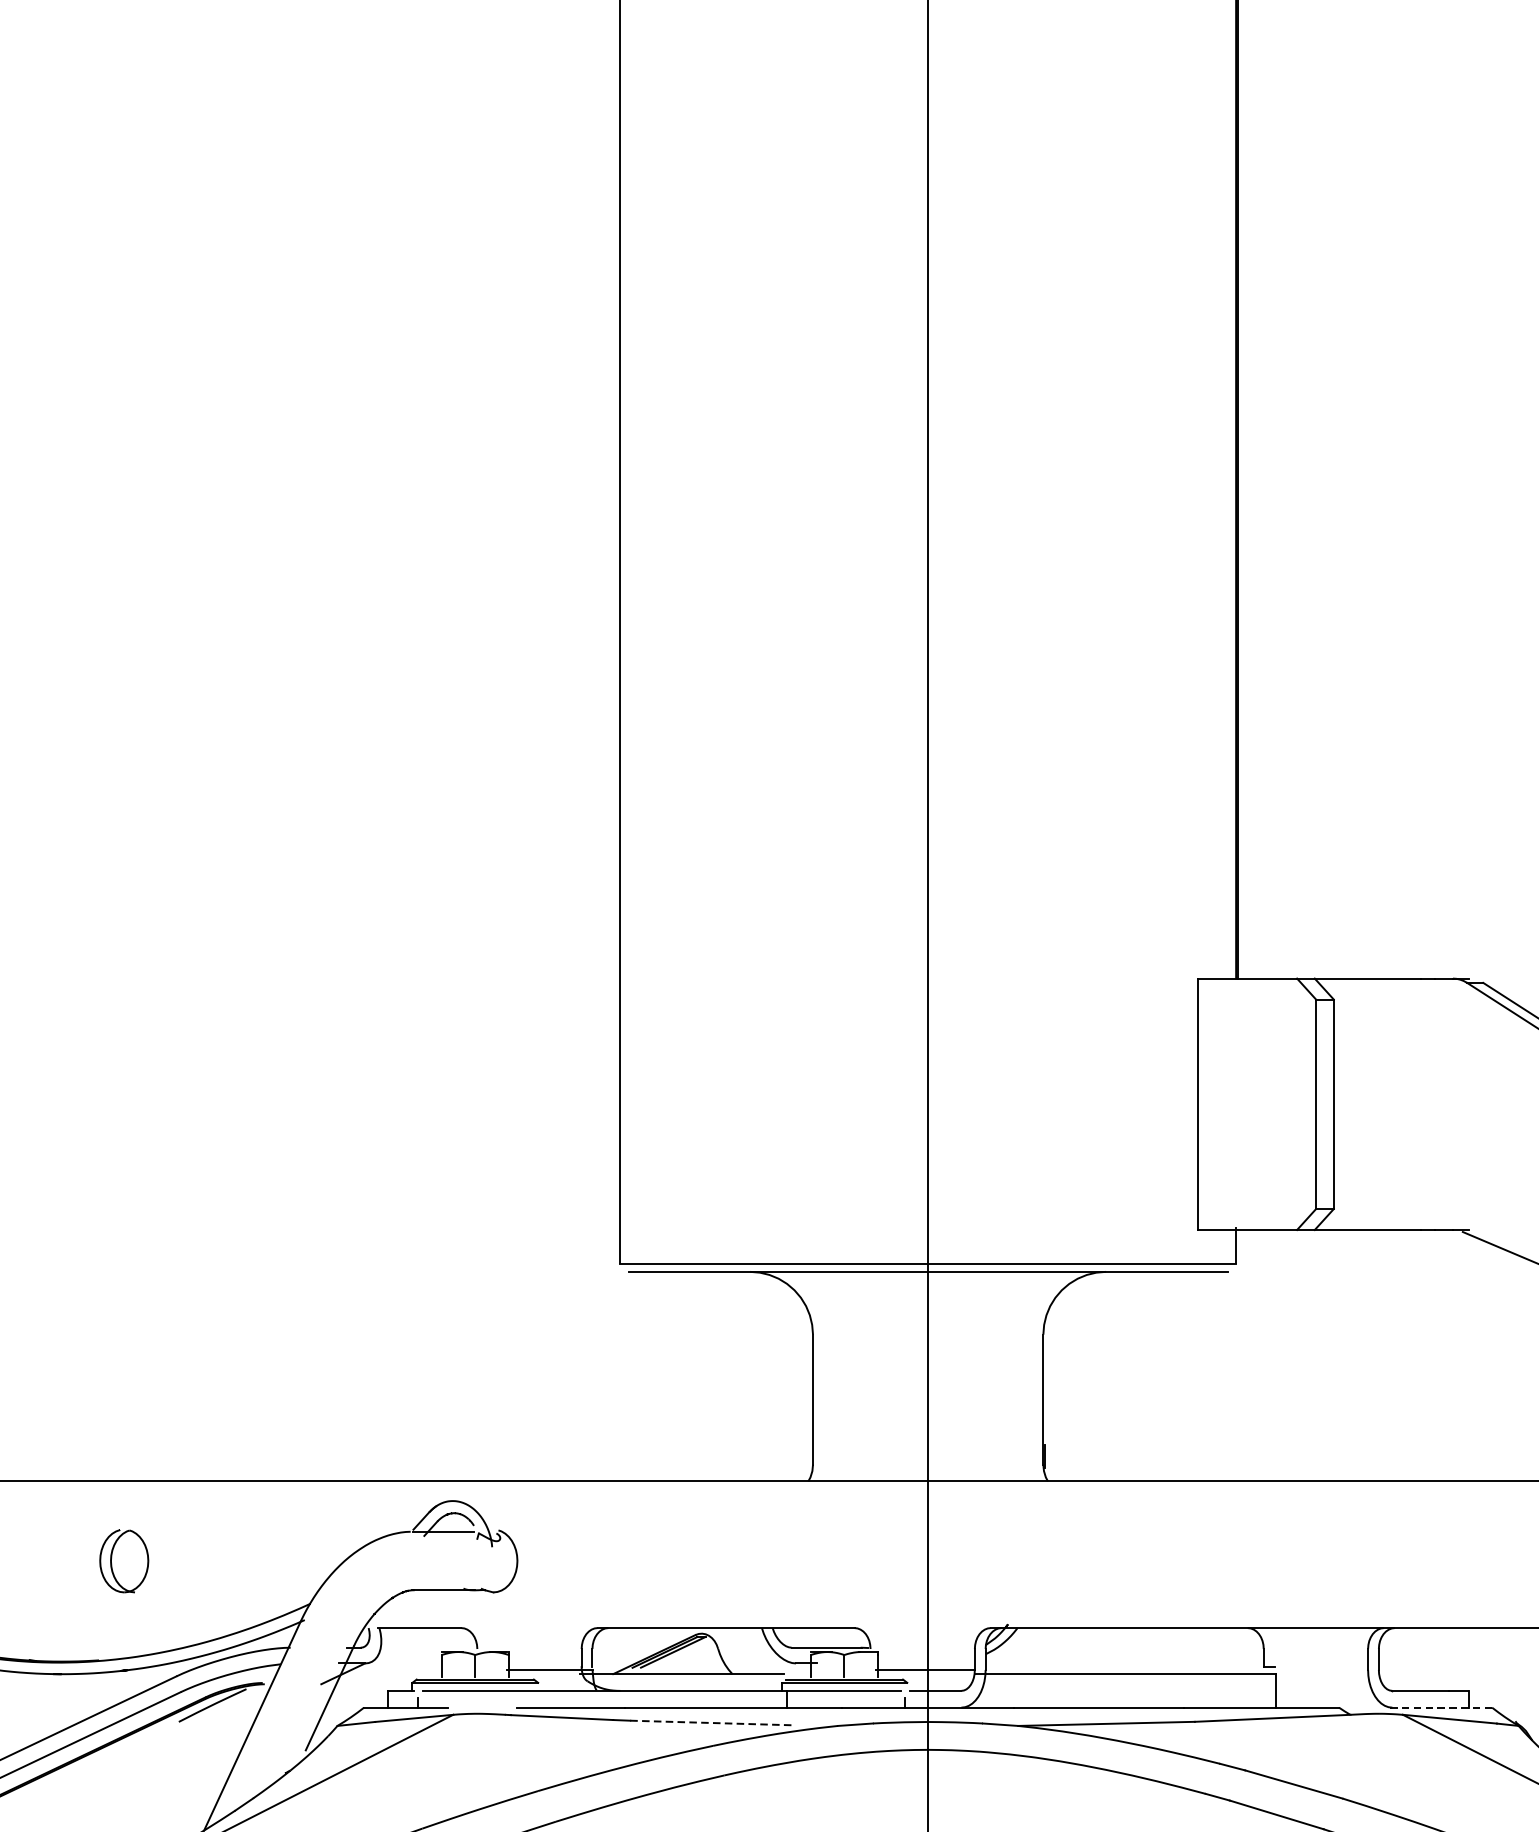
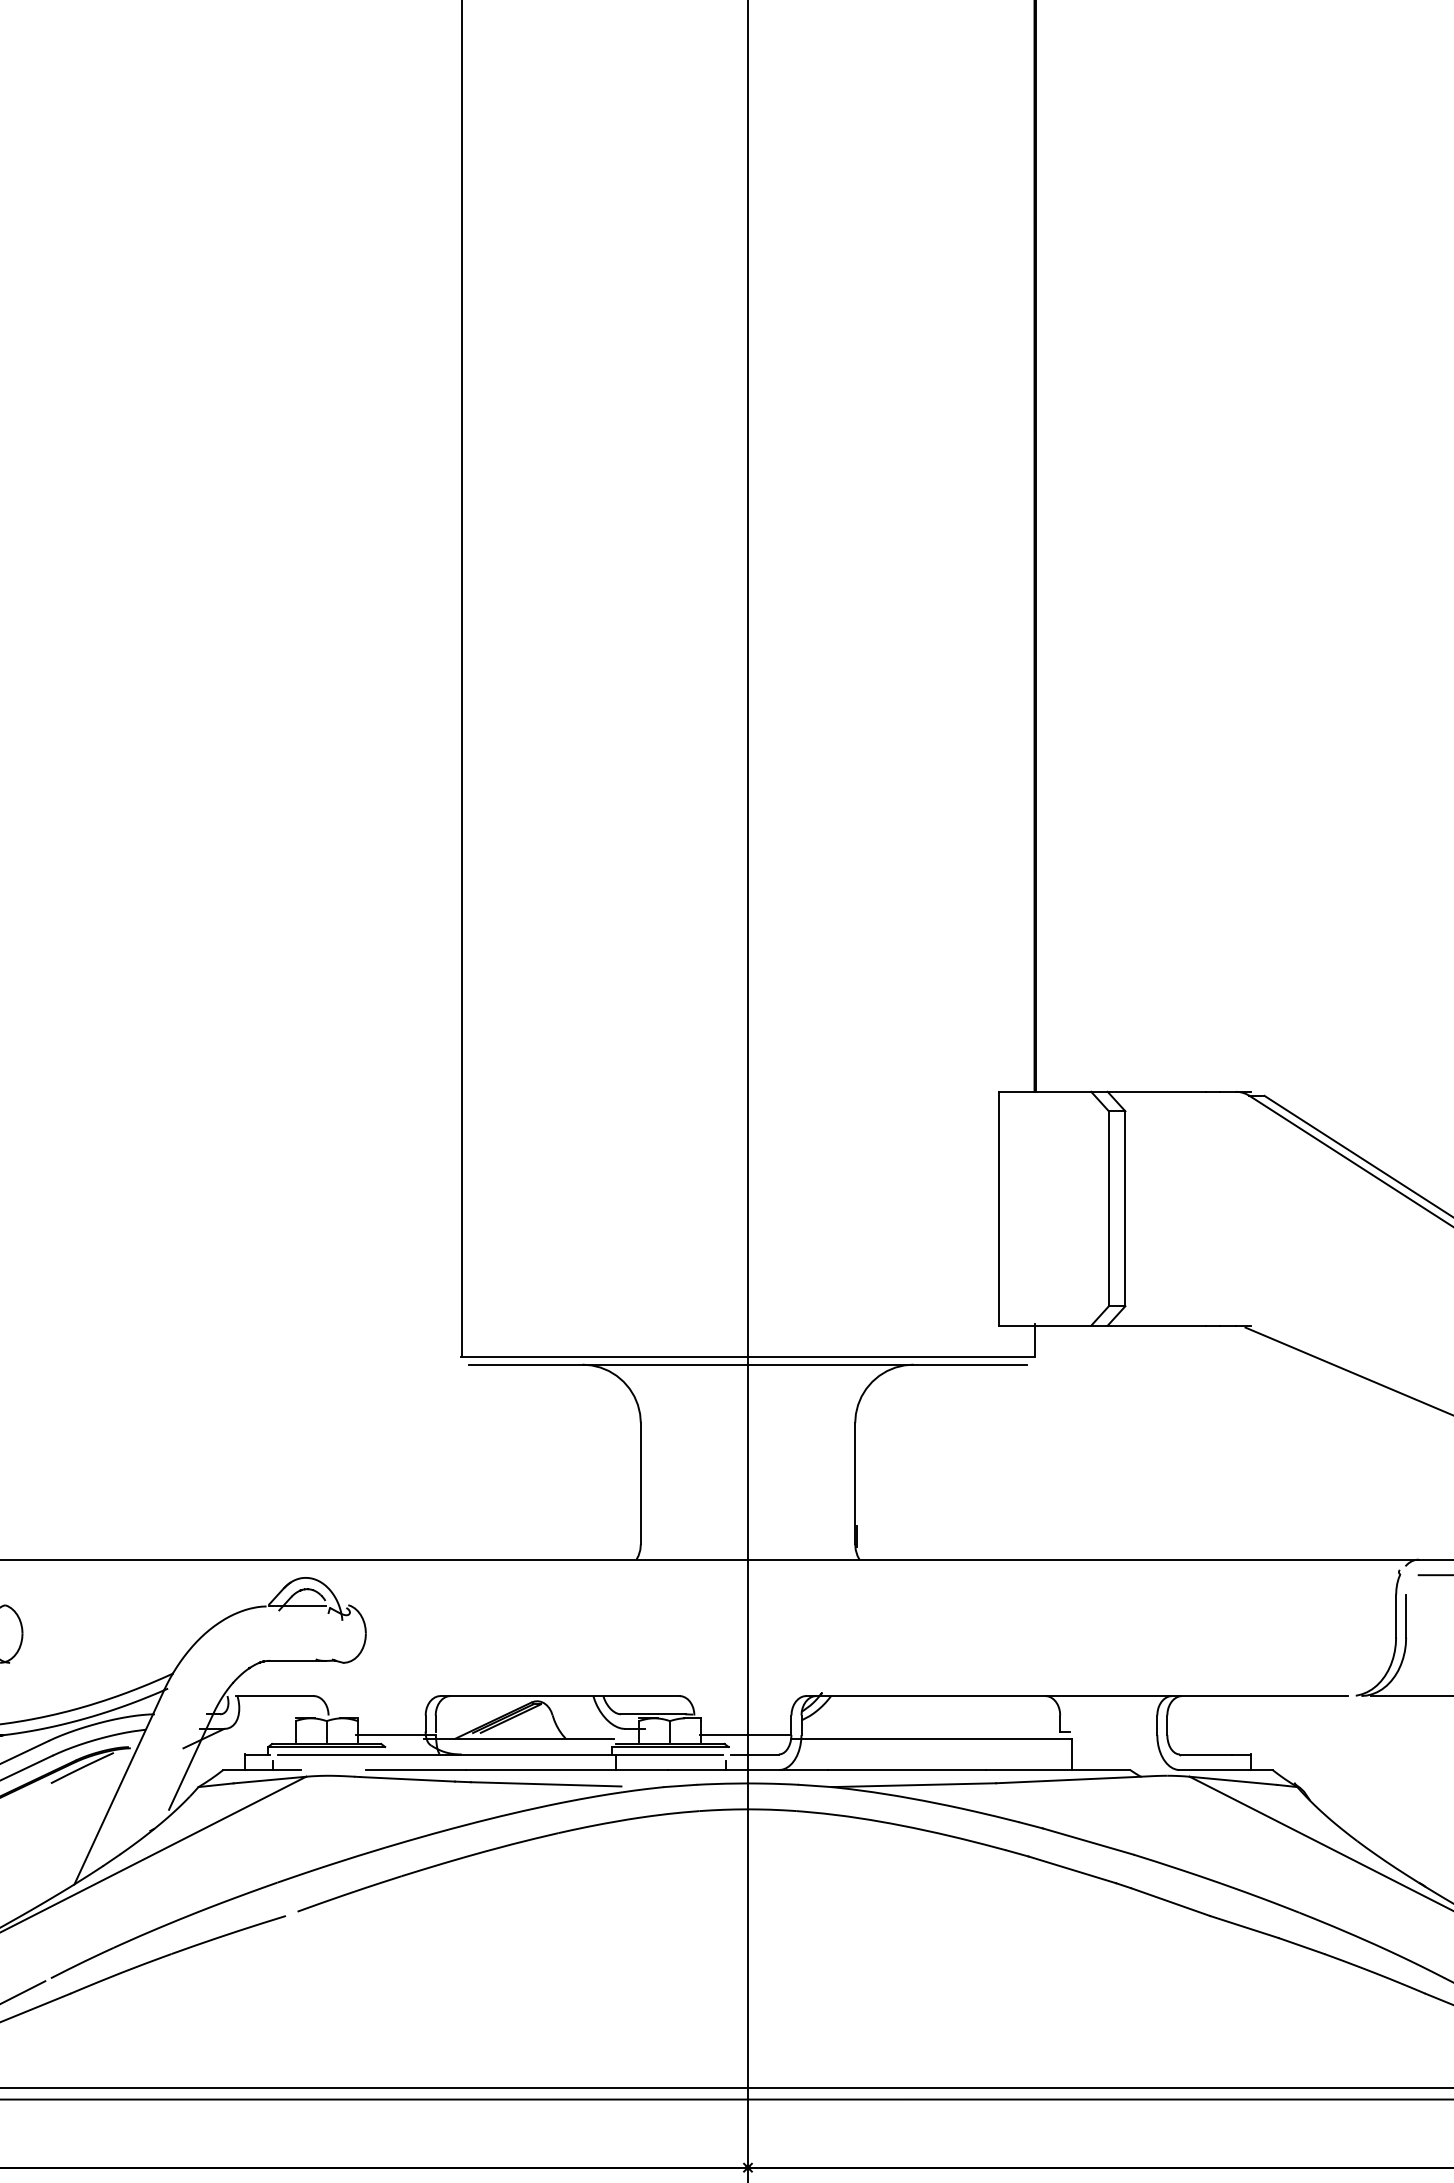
line: (1440, 1708) -> (1224, 1770), dashed -> solid
line: (711, 1723) -> (546, 1784), dashed -> solid

